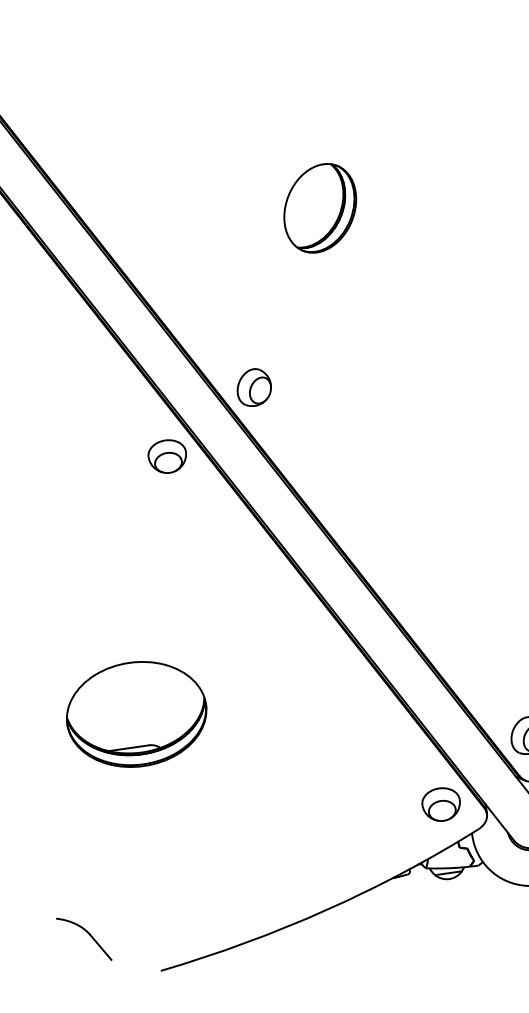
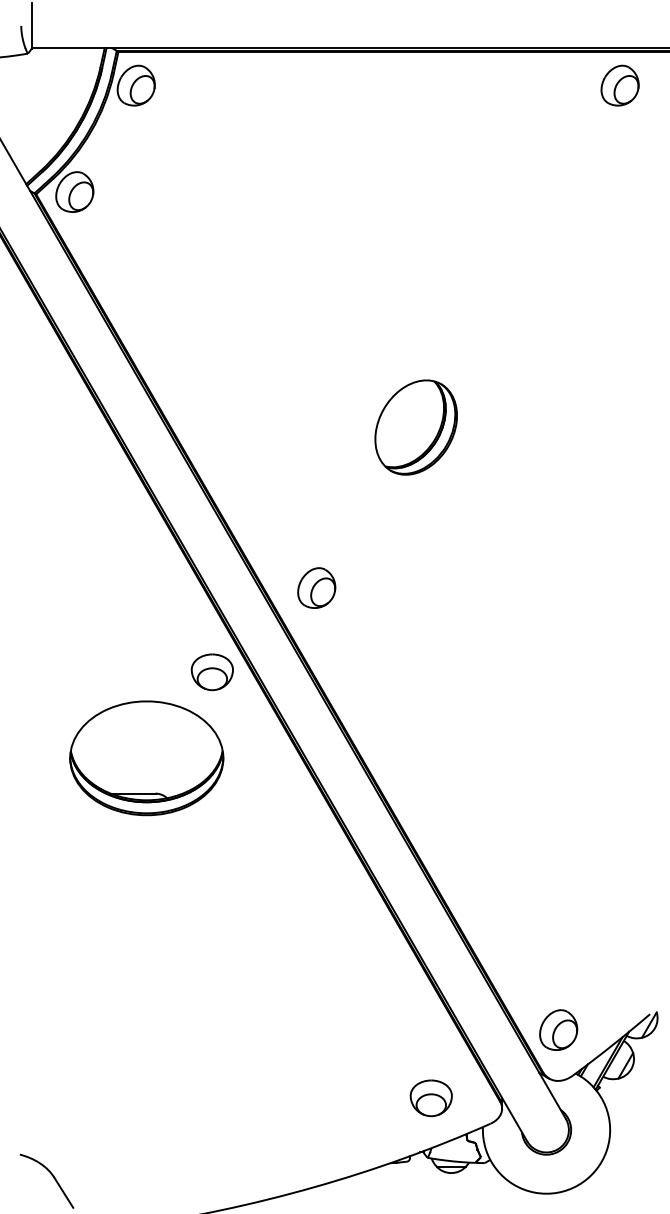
part: (253, 387) -> (316, 587), moved
part: (136, 714) -> (146, 758), moved
part: (440, 804) -> (430, 1098), moved

